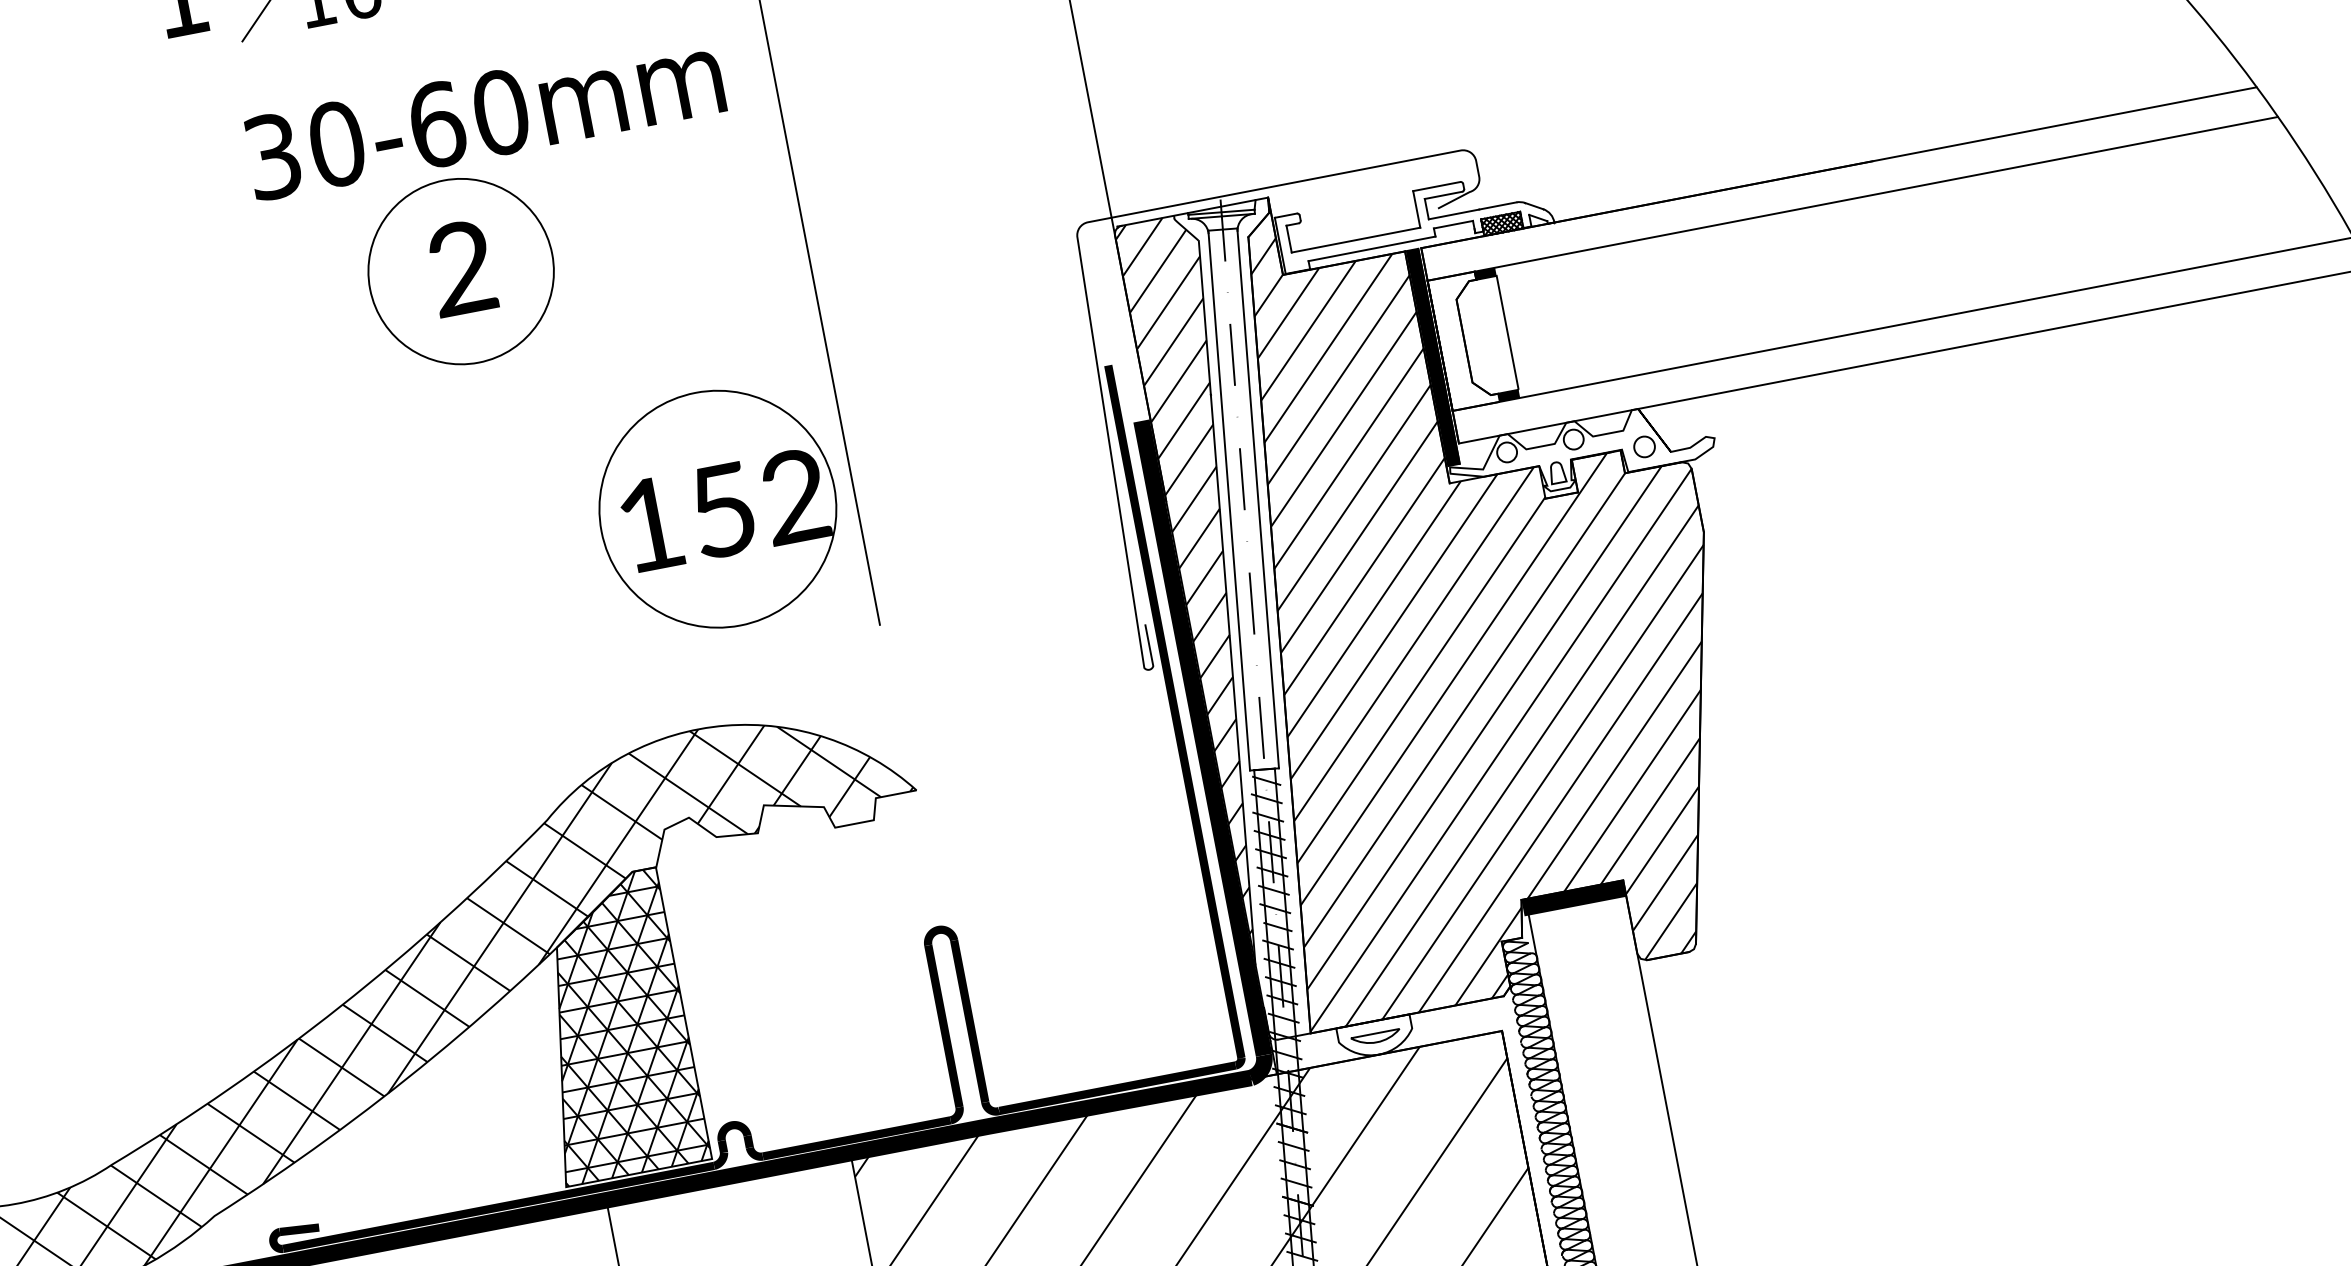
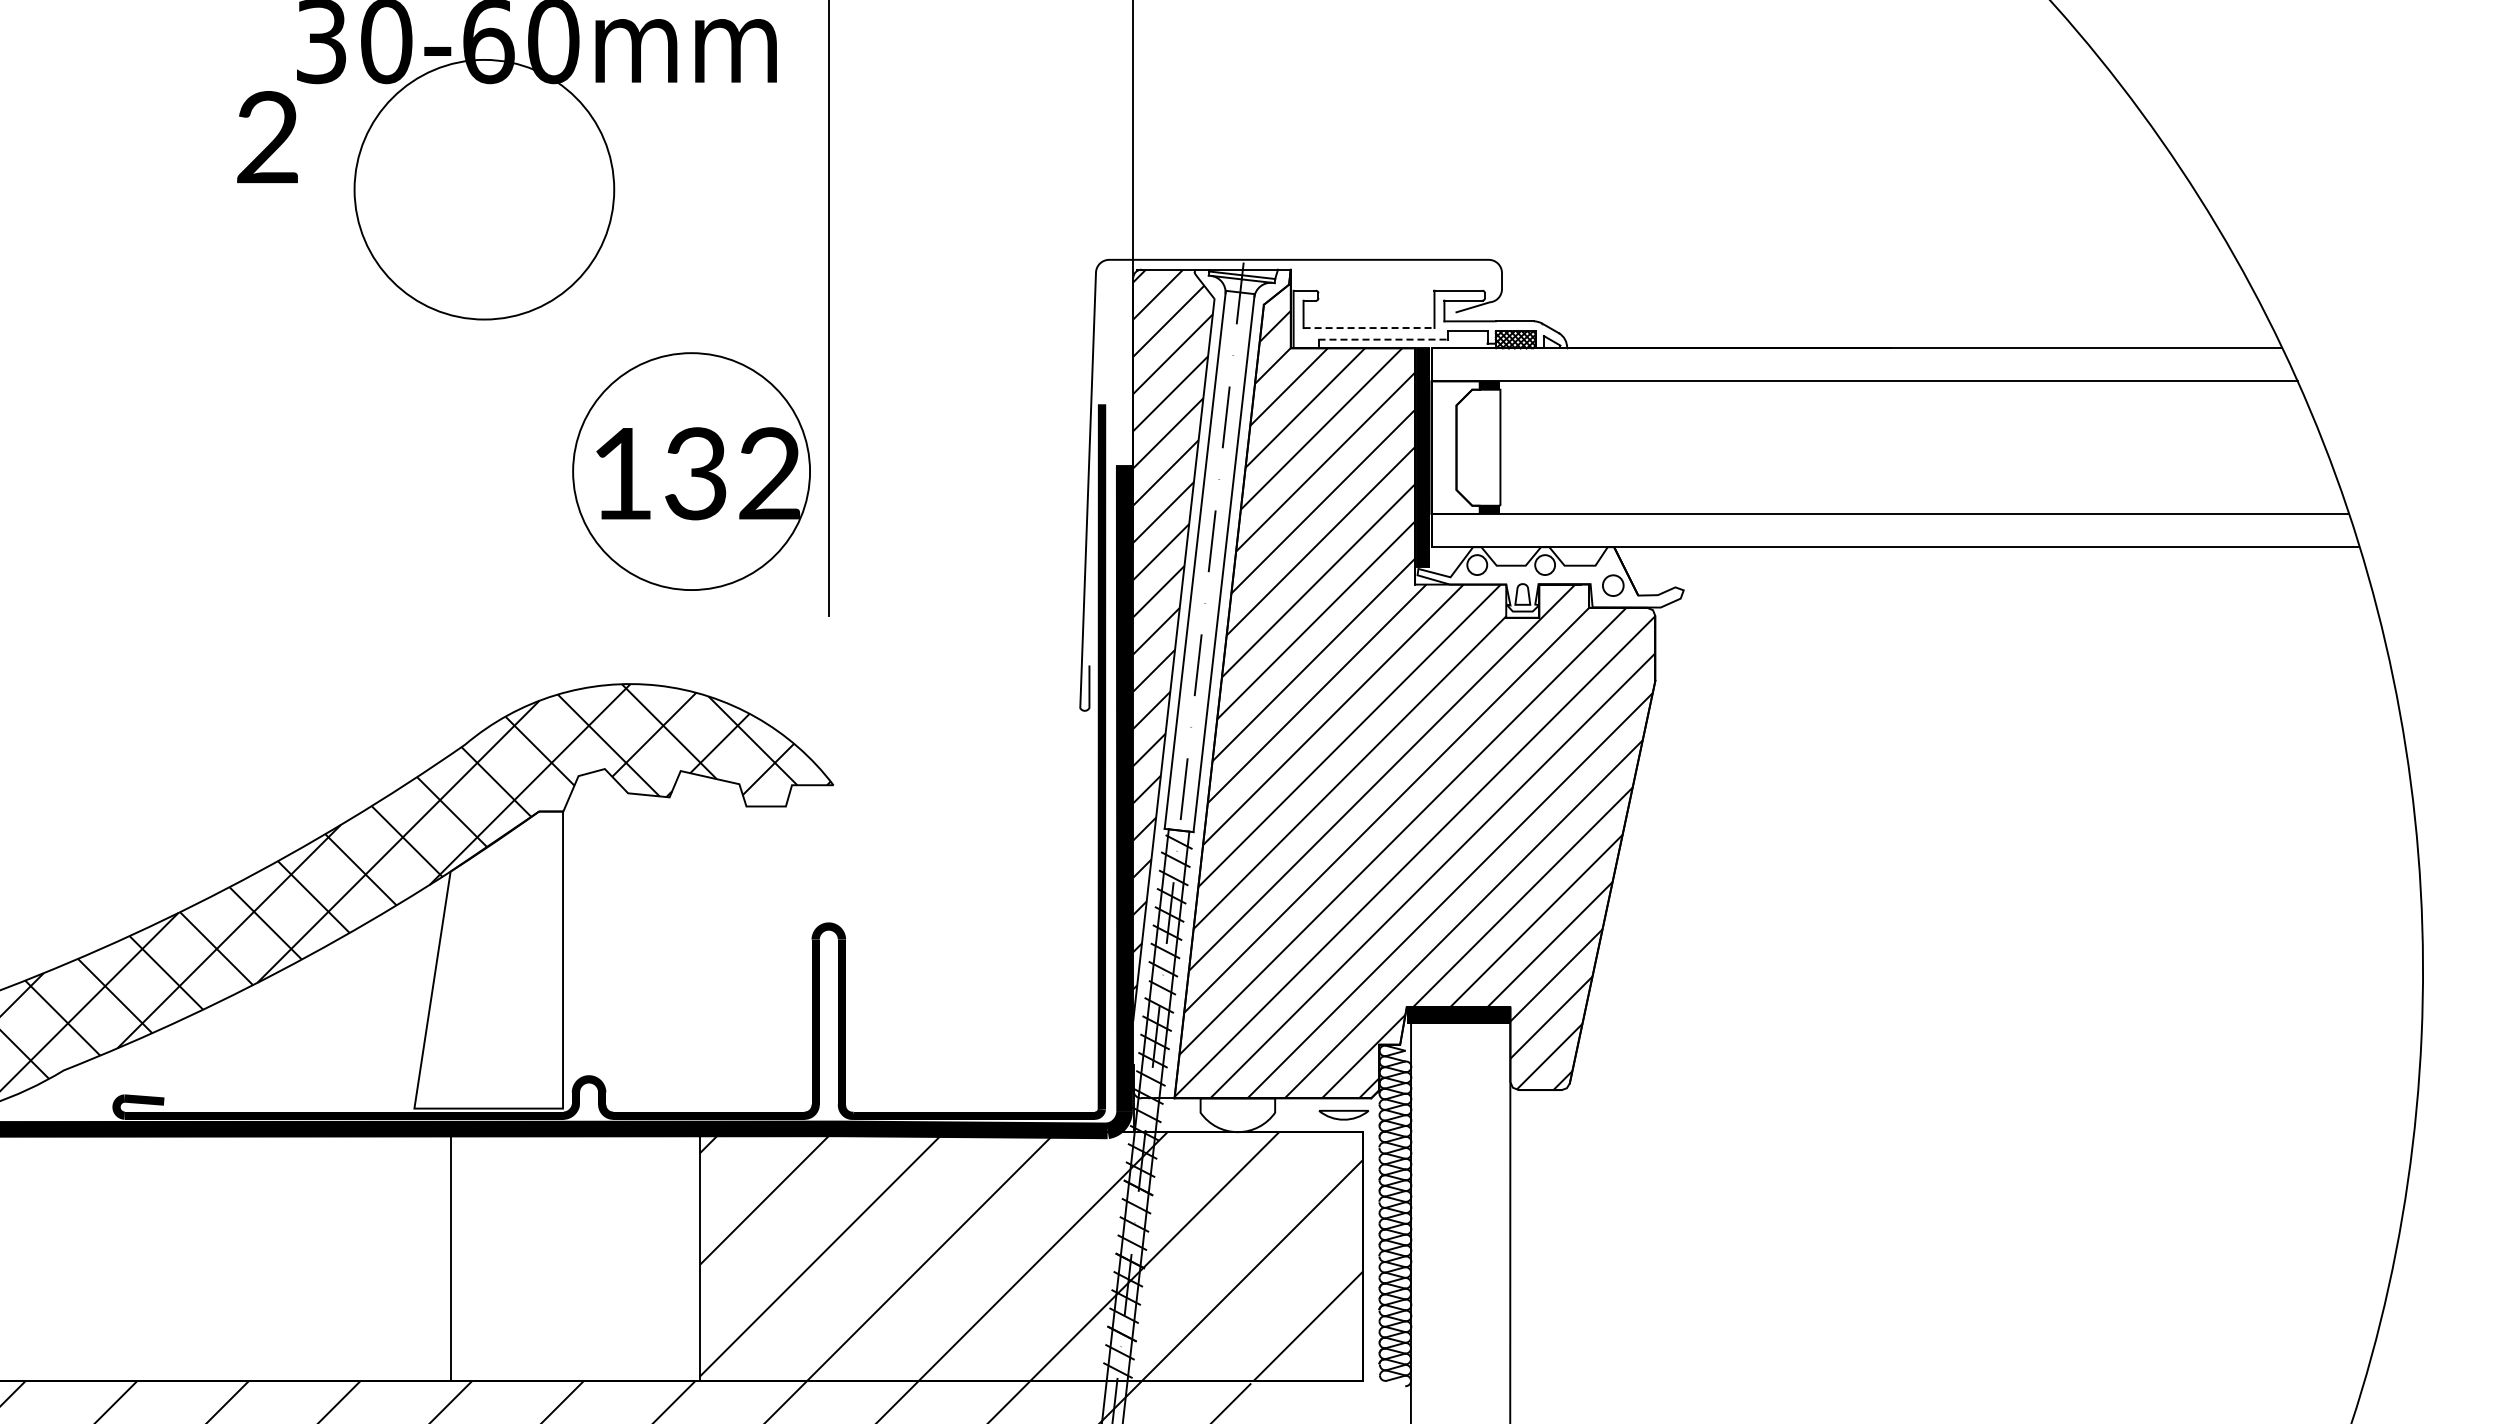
line: (1356, 240) -> (1369, 328), solid -> dashed
line: (1372, 248) -> (1383, 339), solid -> dashed
text: (461, 267) -> (267, 136), moved
circle: (461, 271) -> (484, 189), size x1.4
text: (722, 510) -> (695, 473), 152 -> 132
hatch: (611, 1026) -> (489, 959), removed
part: (1375, 1037) -> (1343, 1114), moved

